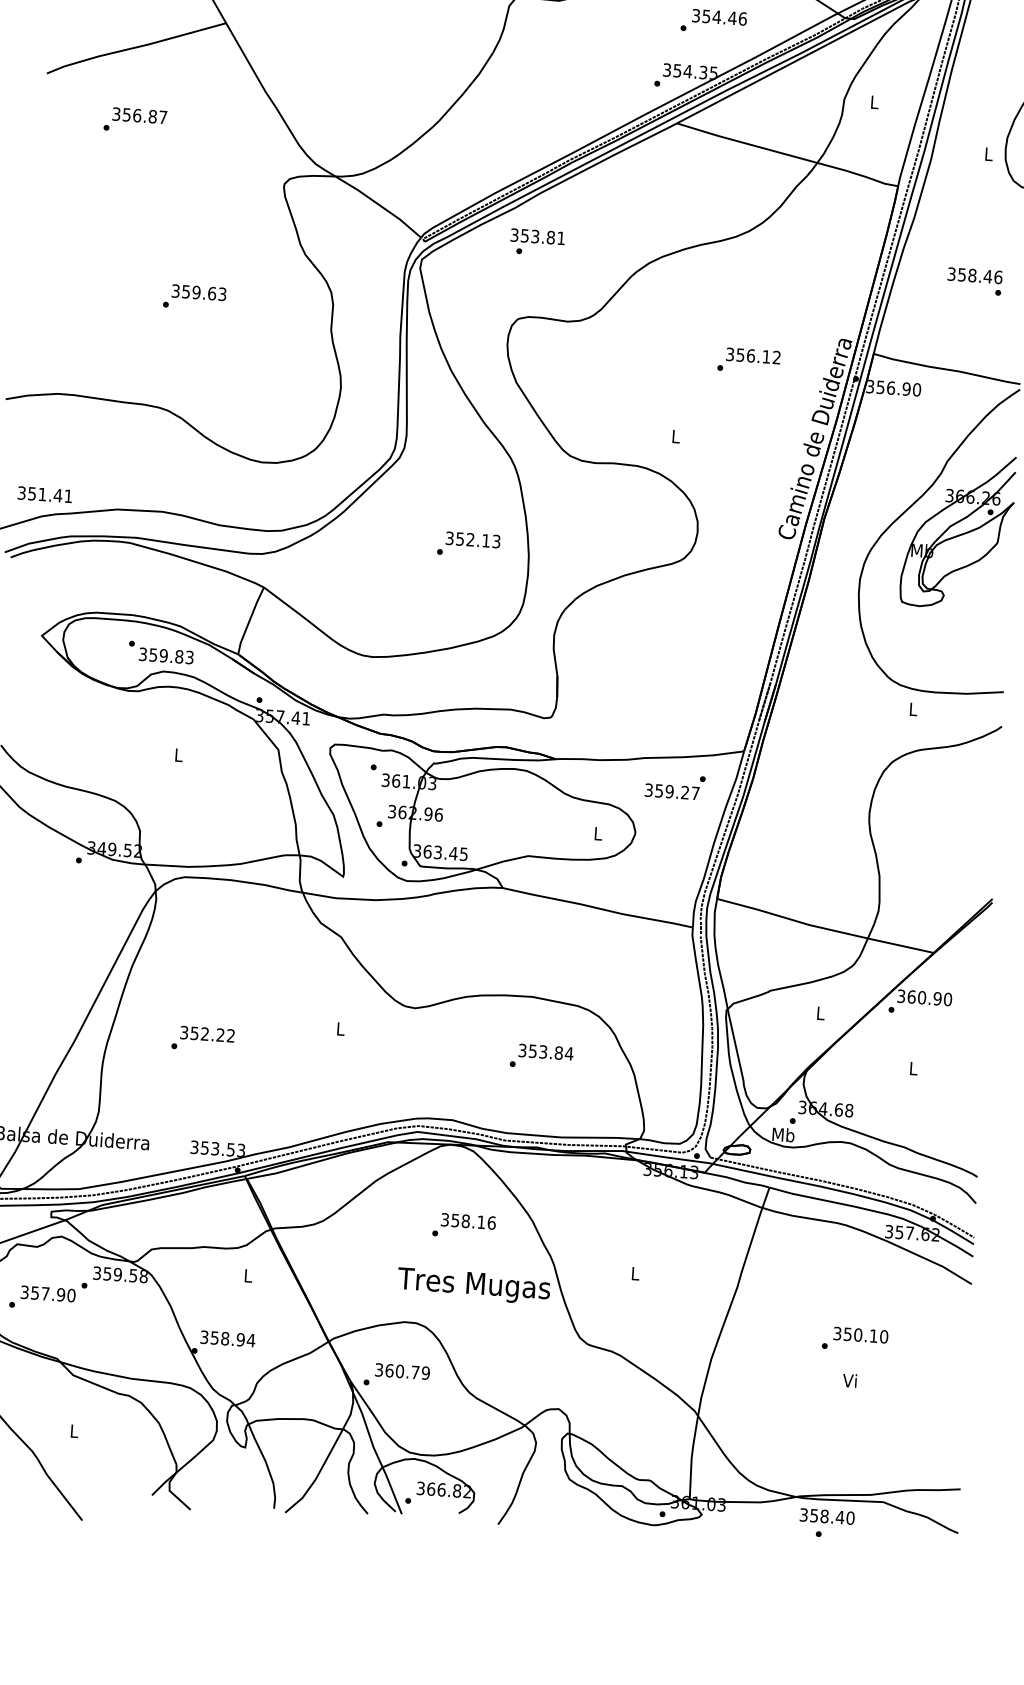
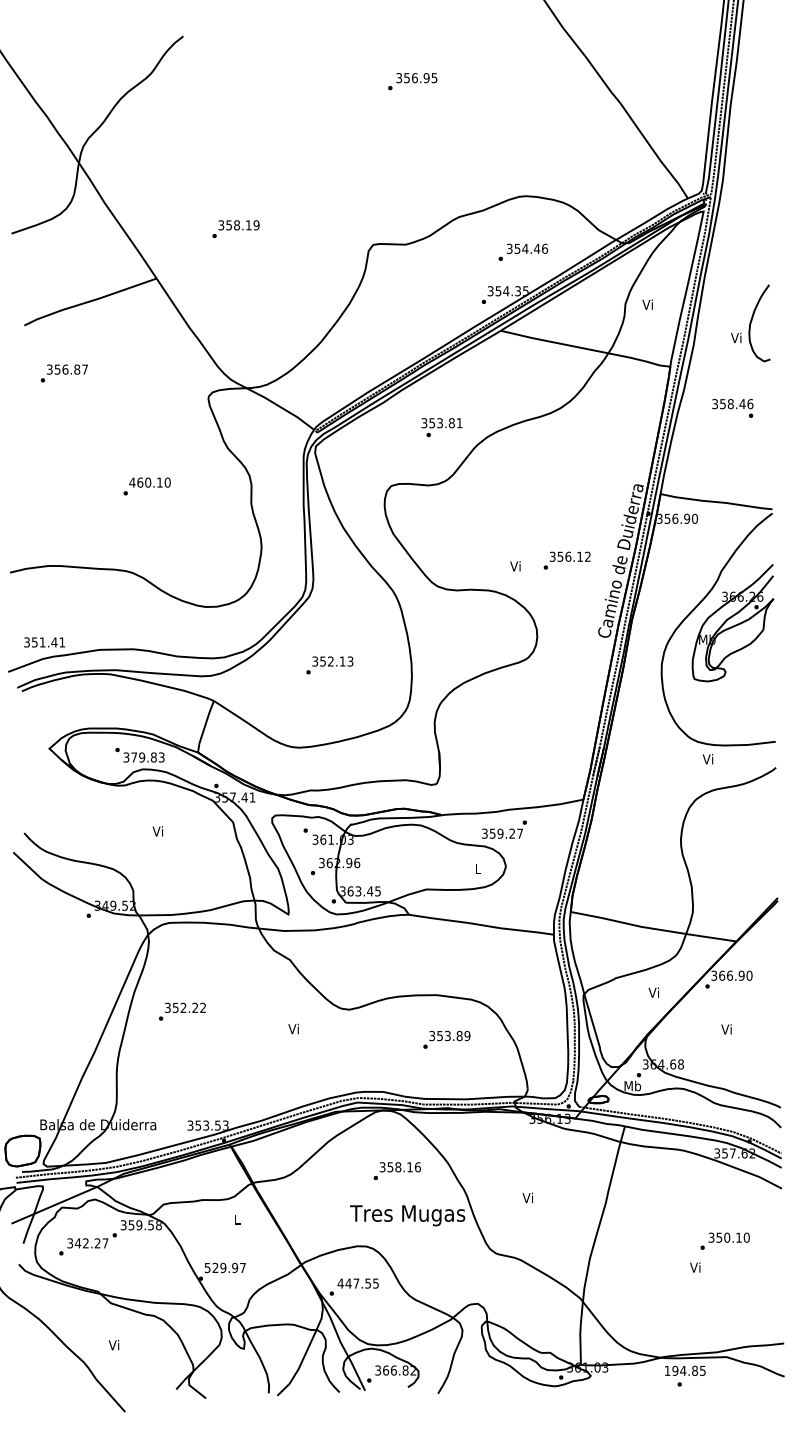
text: (873, 101) -> (647, 304), L -> Vi
text: (134, 120) -> (63, 373), moved
text: (988, 153) -> (736, 337), L -> Vi
text: (536, 242) -> (441, 427), moved
text: (974, 281) -> (732, 408), moved
text: (198, 292) -> (149, 482), 359.63 -> 460.10
text: (748, 360) -> (566, 560), moved
text: (675, 436) -> (515, 566), L -> Vi
text: (468, 544) -> (329, 665), moved
text: (153, 655) -> (134, 757), 359.83 -> 379.83
text: (911, 709) -> (707, 759), L -> Vi
text: (177, 755) -> (157, 831), L -> Vi
text: (675, 786) -> (504, 829), moved
text: (922, 997) -> (730, 975), 360.90 -> 366.90
text: (819, 1012) -> (653, 992), L -> Vi
text: (339, 1028) -> (293, 1028), L -> Vi
text: (203, 1038) -> (182, 1011), moved
text: (569, 1053) -> (467, 1035), 353.84 -> 353.89
text: (912, 1068) -> (726, 1029), L -> Vi
text: (634, 1272) -> (527, 1197), L -> Vi
text: (52, 1294) -> (91, 1243), 357.90 -> 342.27
text: (228, 1338) -> (225, 1267), 358.94 -> 529.97
text: (854, 1338) -> (724, 1240), moved
text: (402, 1371) -> (358, 1283), 360.79 -> 447.55
text: (72, 1431) -> (113, 1345), L -> Vi
text: (826, 1516) -> (684, 1370), 358.40 -> 194.85

